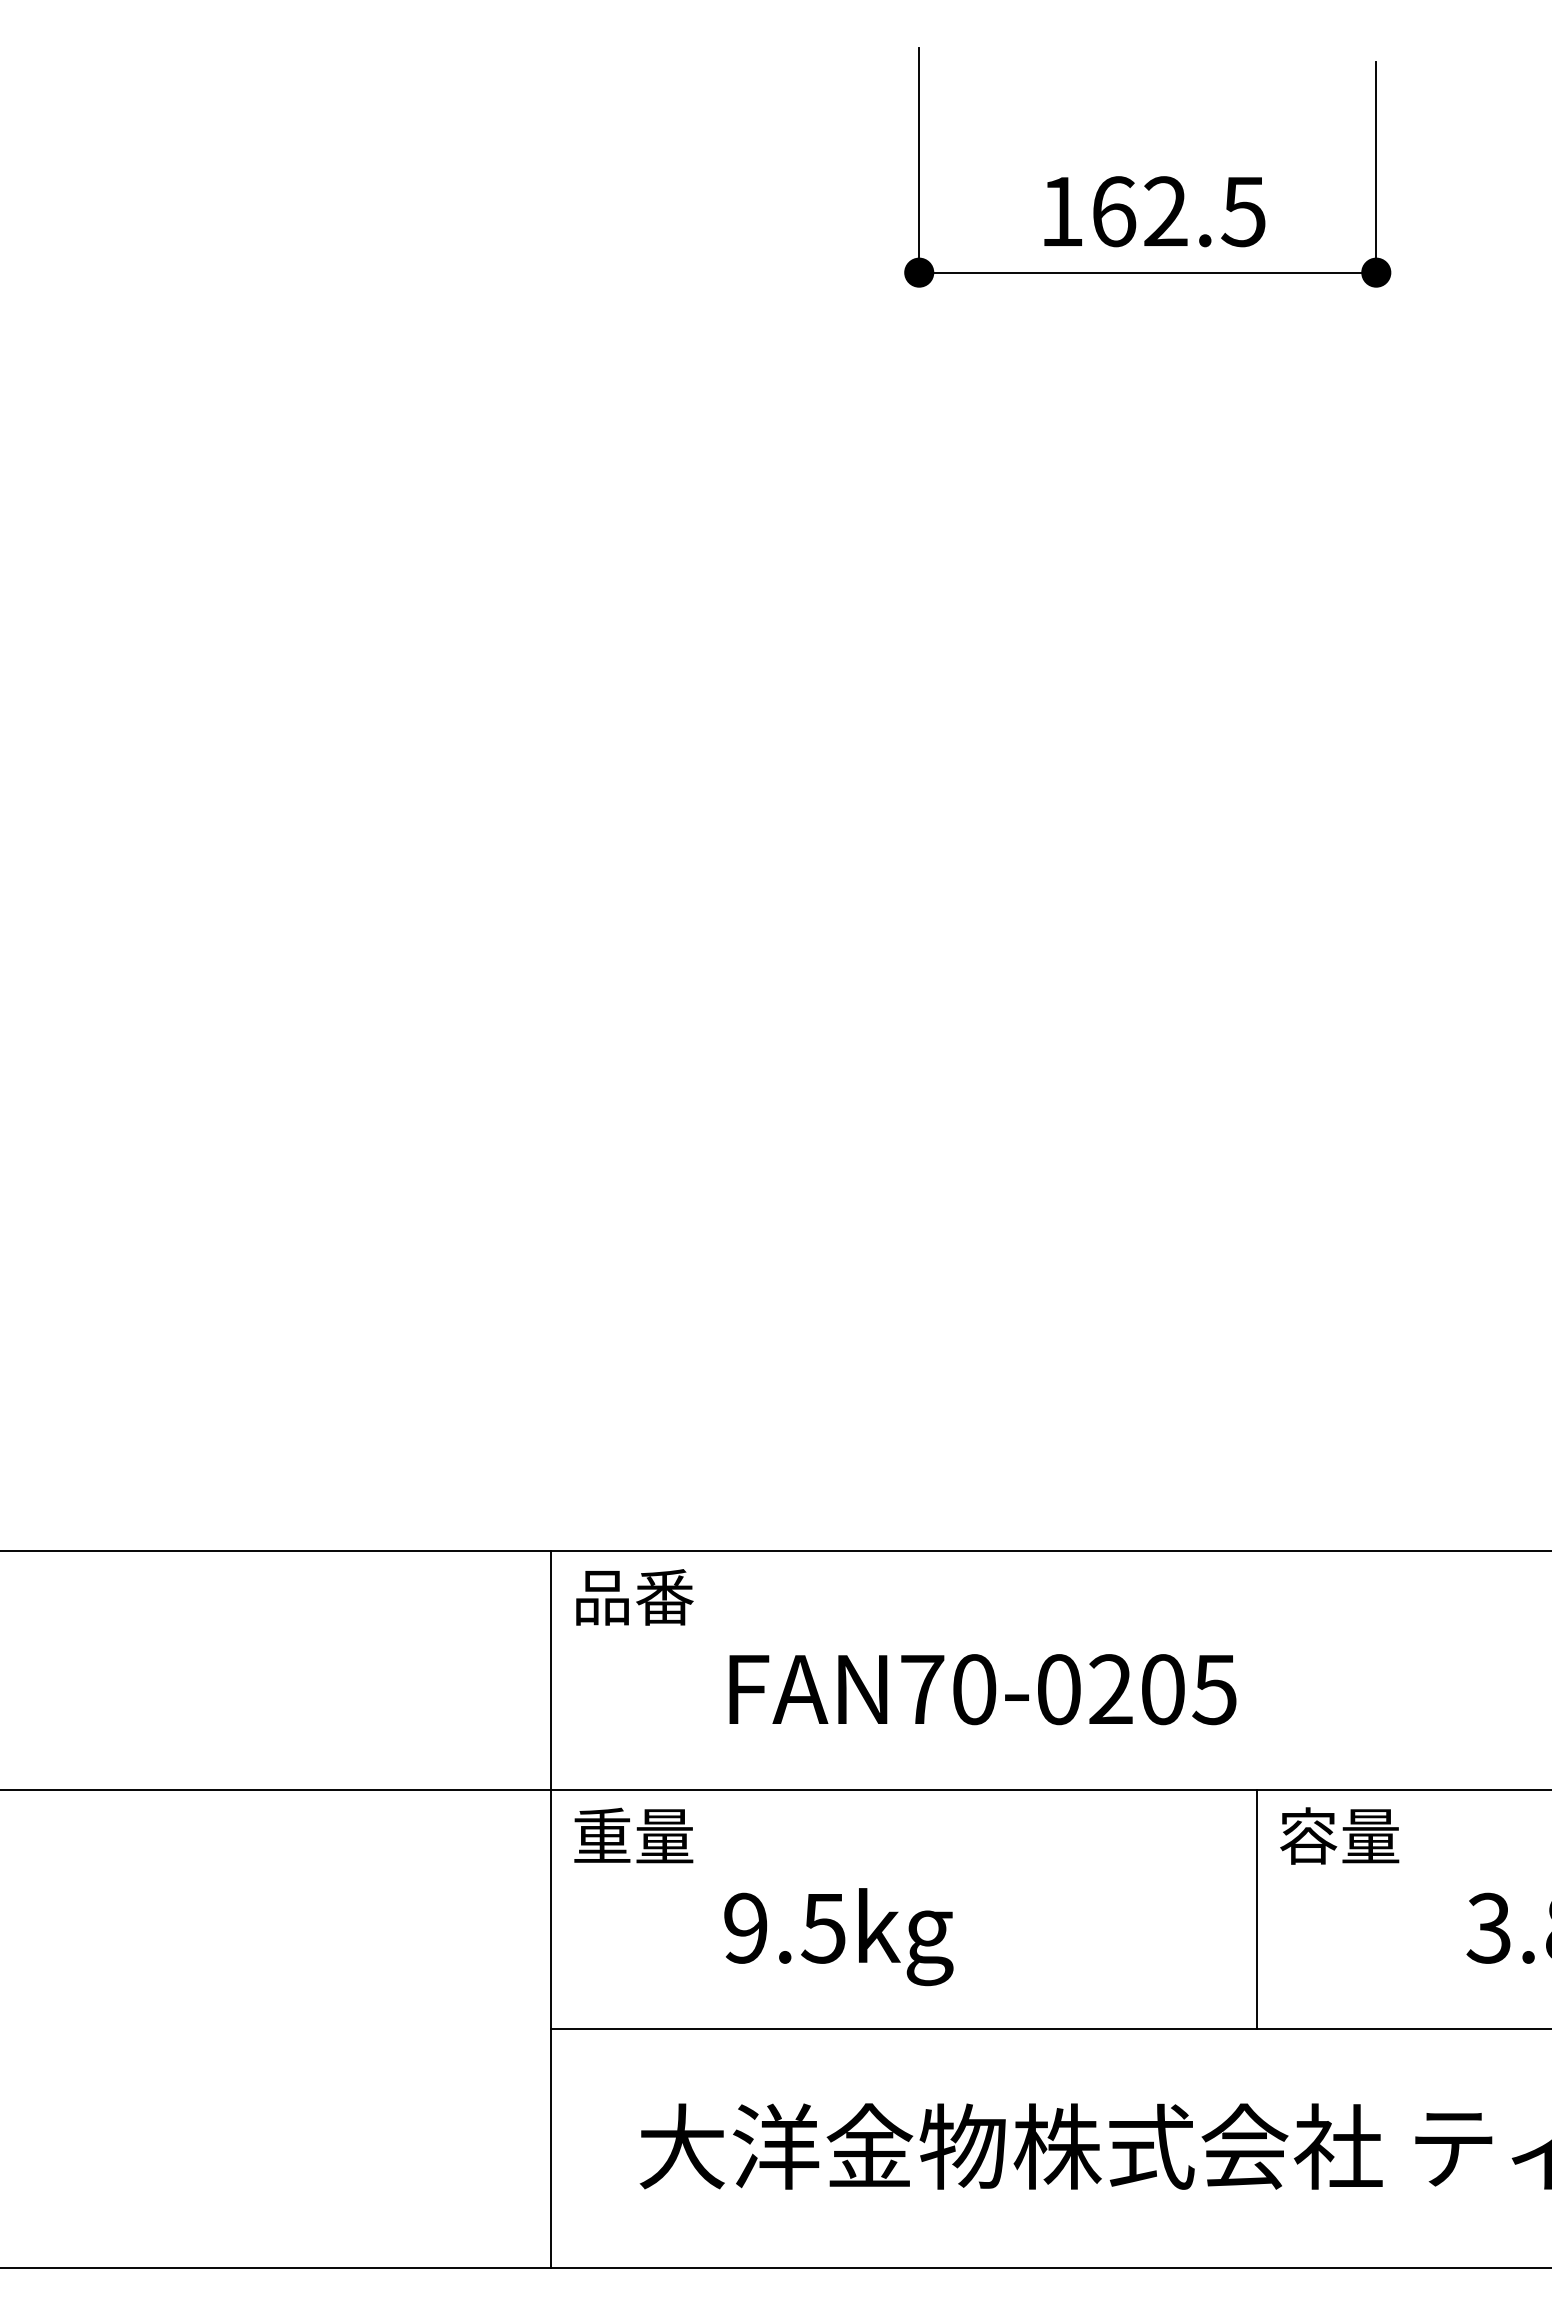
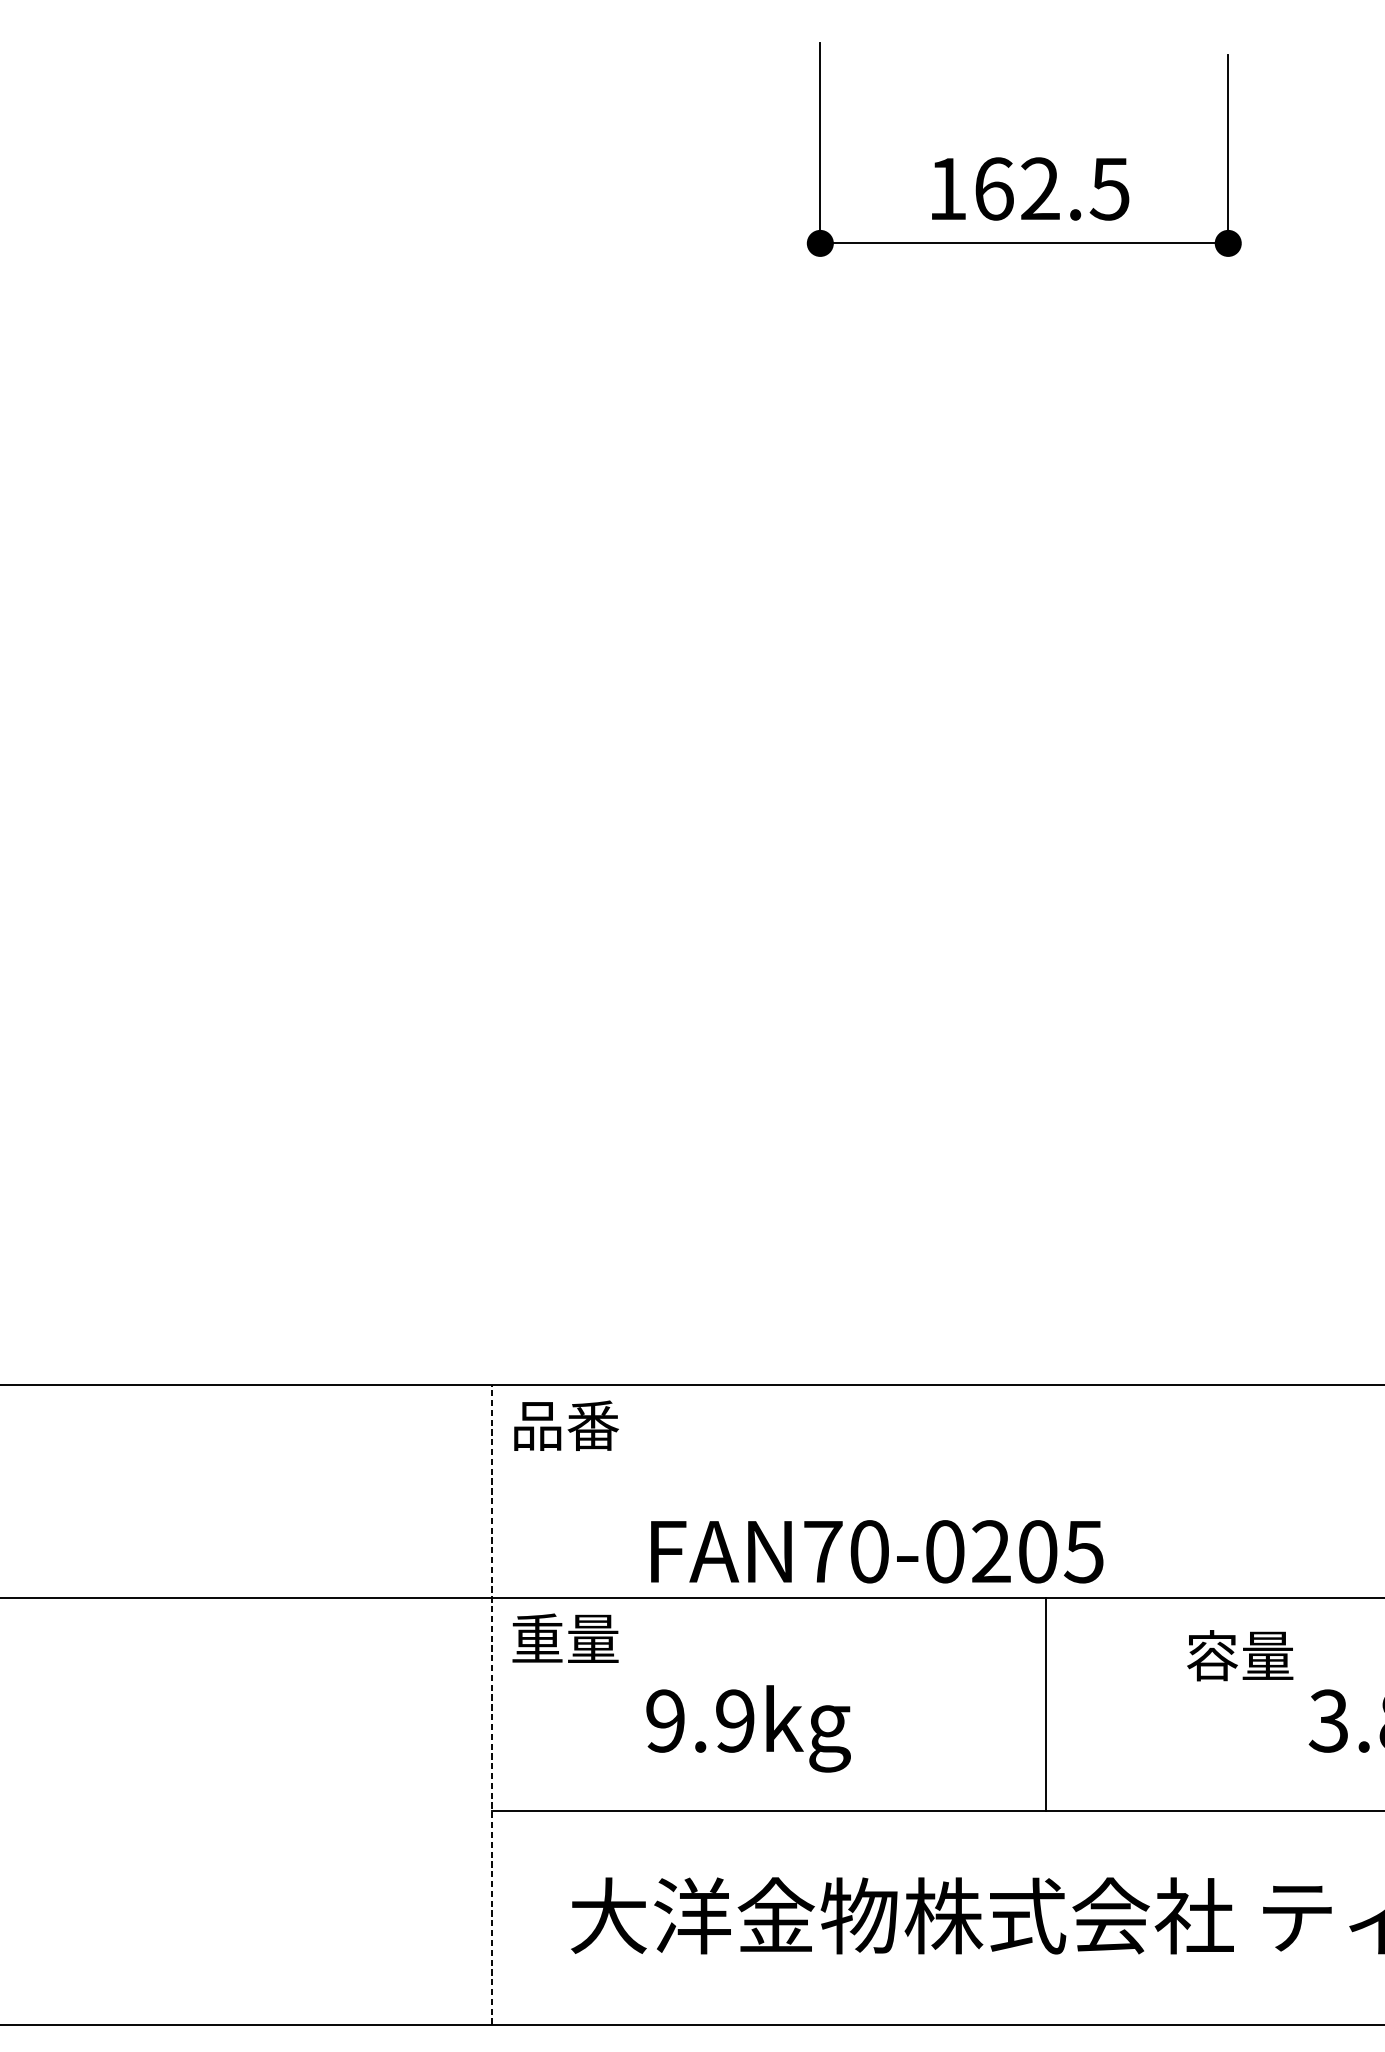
text: (982, 1689) -> (876, 1551), moved
text: (1339, 1835) -> (1240, 1655), moved
line: (551, 1909) -> (492, 1704), solid -> dashed
line: (1257, 1909) -> (1046, 1704), moved
text: (823, 1927) -> (734, 1720), 9.5kg -> 9.9kg

